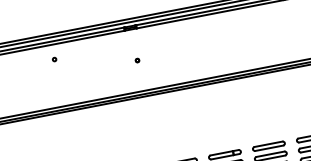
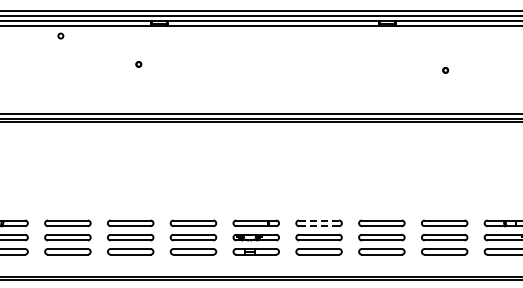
circle: (54, 59) -> (60, 35), moved
part: (137, 60) -> (138, 64), moved
line: (268, 144) -> (319, 220), solid -> dashed
line: (269, 148) -> (319, 226), solid -> dashed

